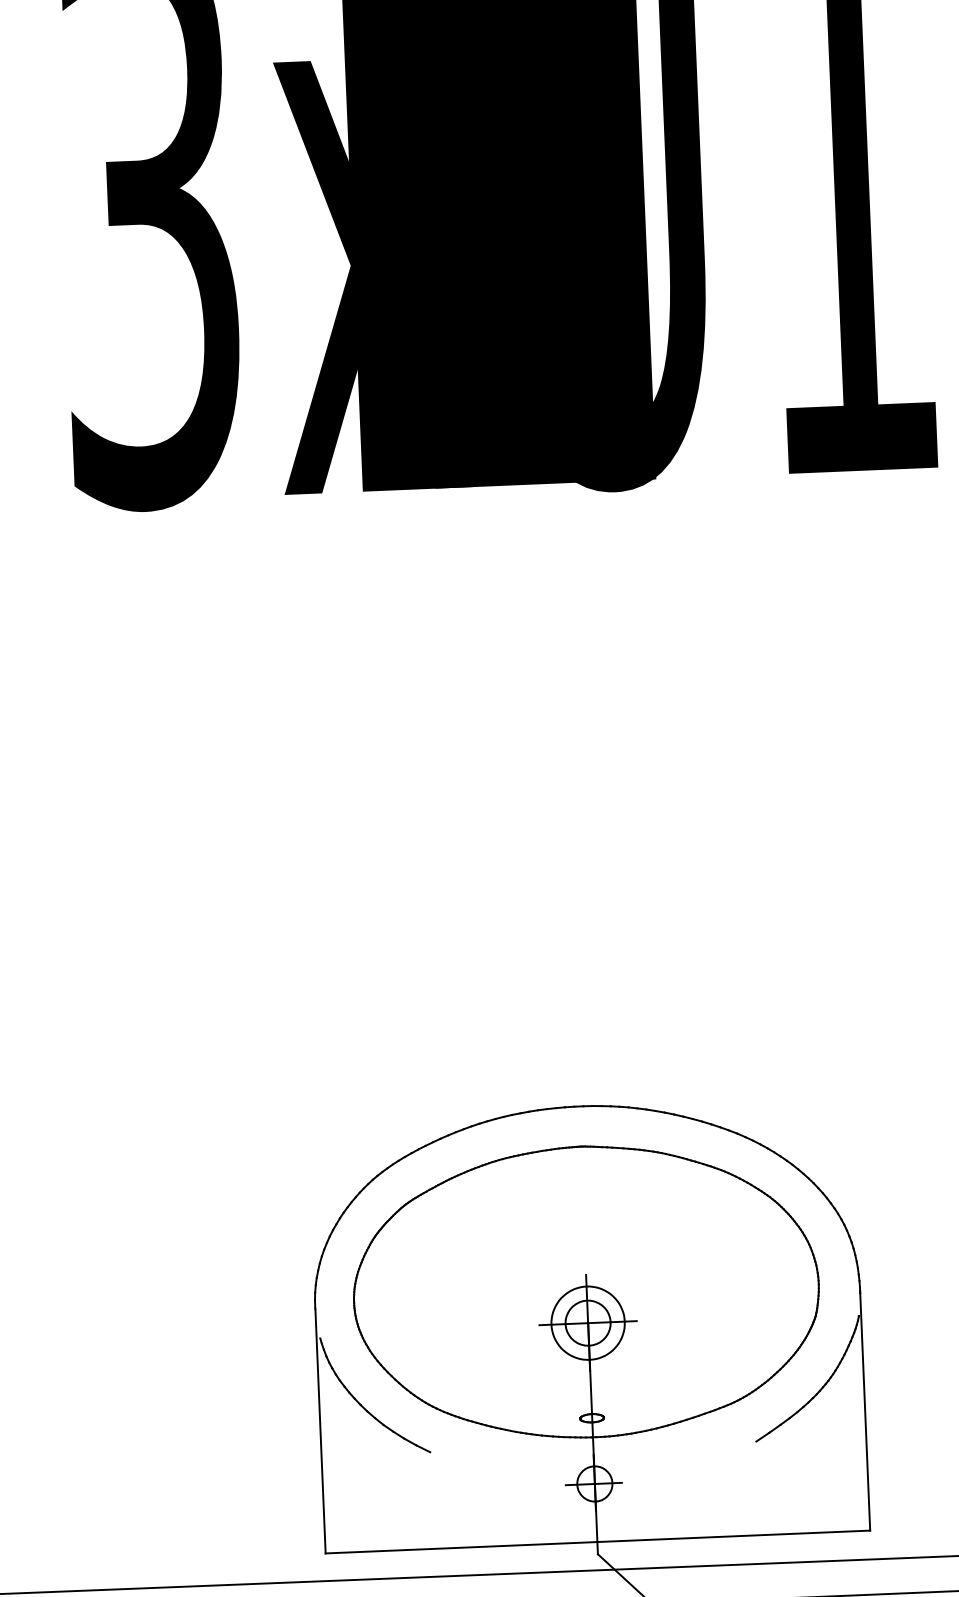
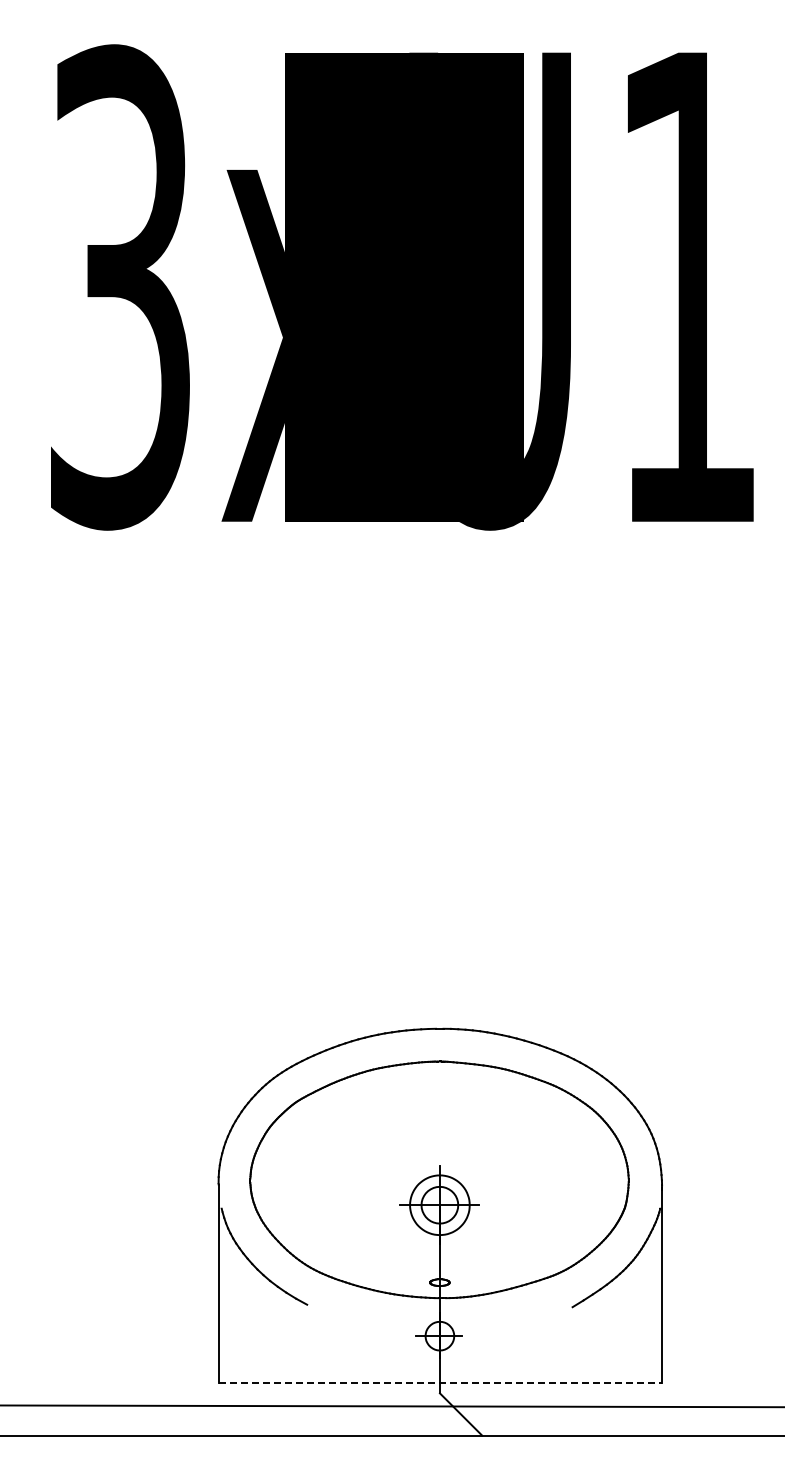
line: (598, 1542) -> (440, 1383), solid -> dashed

